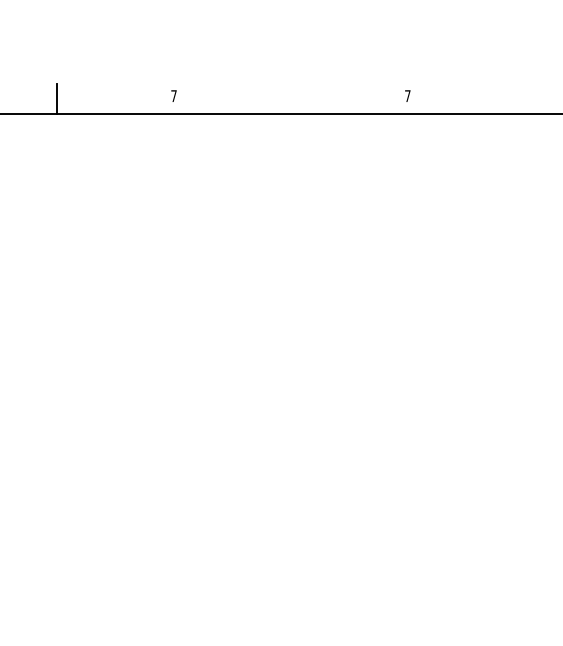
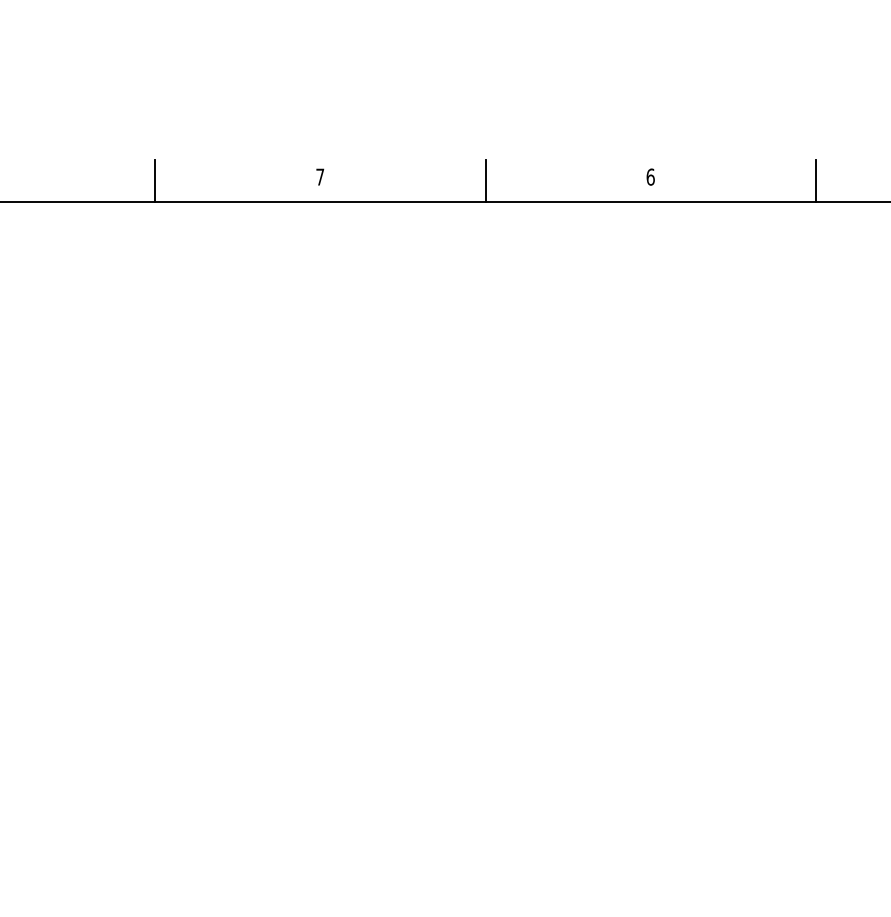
text: (407, 95) -> (650, 176), 7 -> 6
line: (290, 99) -> (485, 181), added
line: (524, 99) -> (815, 181), added

